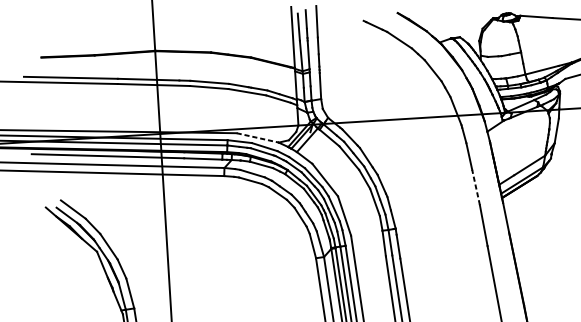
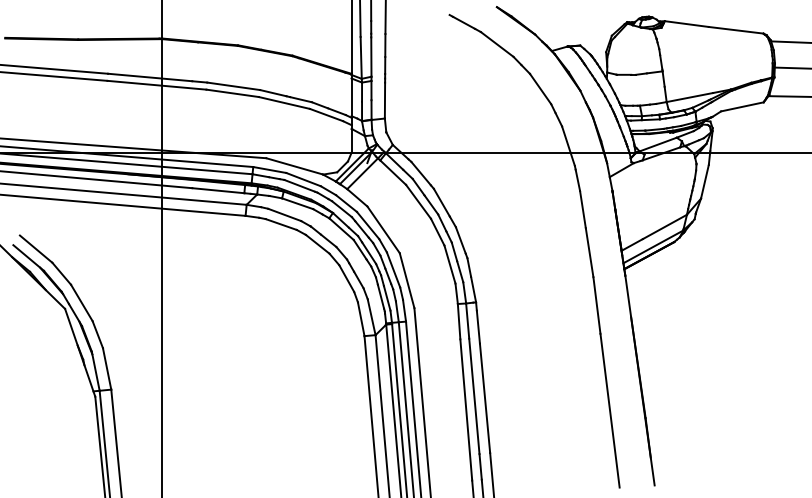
line: (257, 137) -> (294, 166), dashed -> solid
line: (475, 187) -> (589, 252), dashed -> solid

